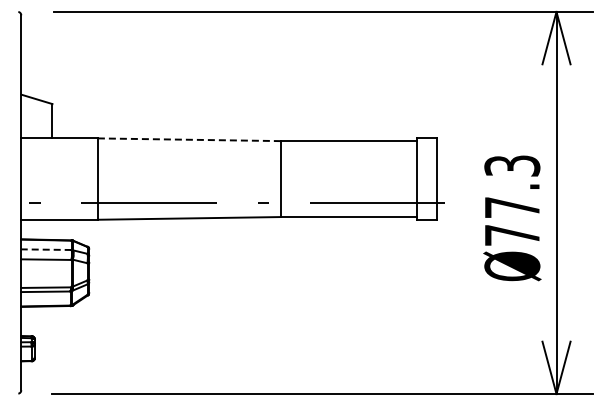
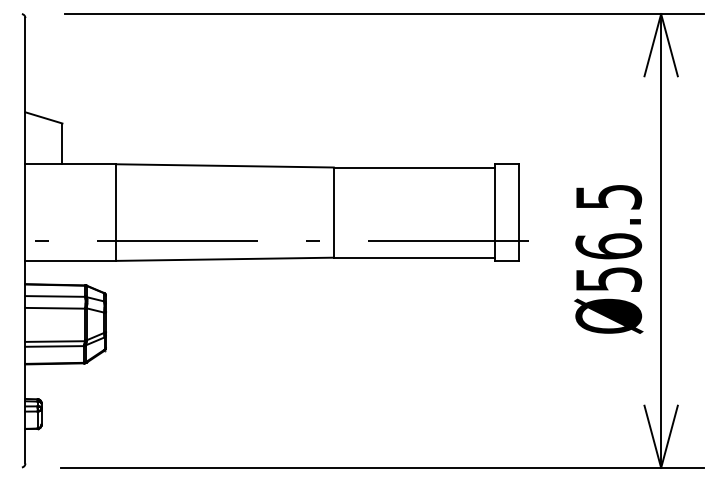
line: (189, 139) -> (225, 165), dashed -> solid
text: (512, 200) -> (608, 238), Ø77.3 -> Ø56.5
line: (46, 249) -> (55, 296), dashed -> solid

